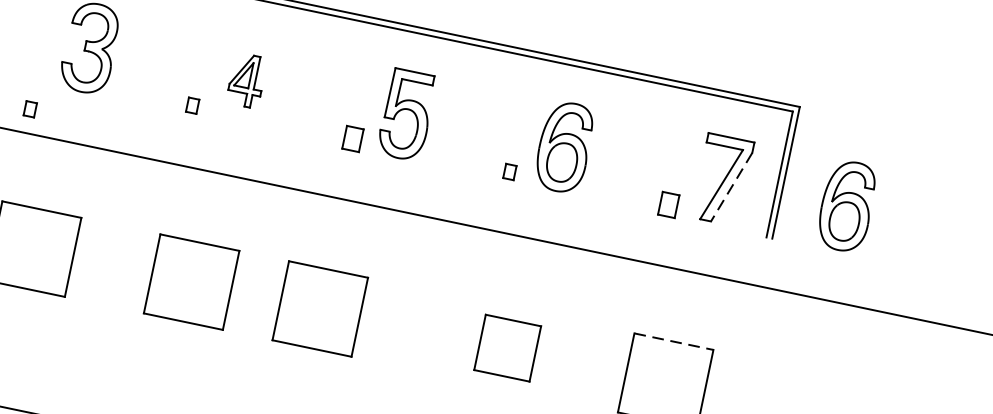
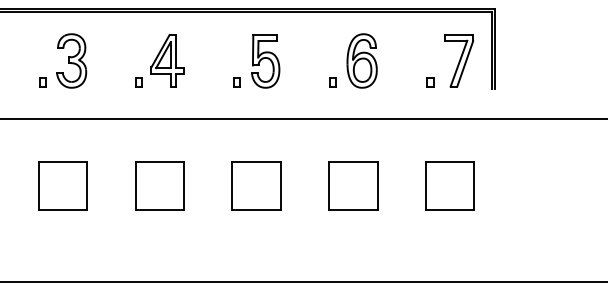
part: (246, 79) -> (167, 60), size x1.67
part: (29, 109) -> (42, 82), moved
part: (352, 139) -> (236, 82), size x0.62
line: (732, 186) -> (465, 63), dashed -> solid
part: (668, 205) -> (430, 82), size x0.62
part: (845, 205) -> (534, 60), removed
part: (320, 308) -> (256, 185), moved
line: (674, 341) -> (450, 161), dashed -> solid
part: (507, 347) -> (353, 185), size x1.43

